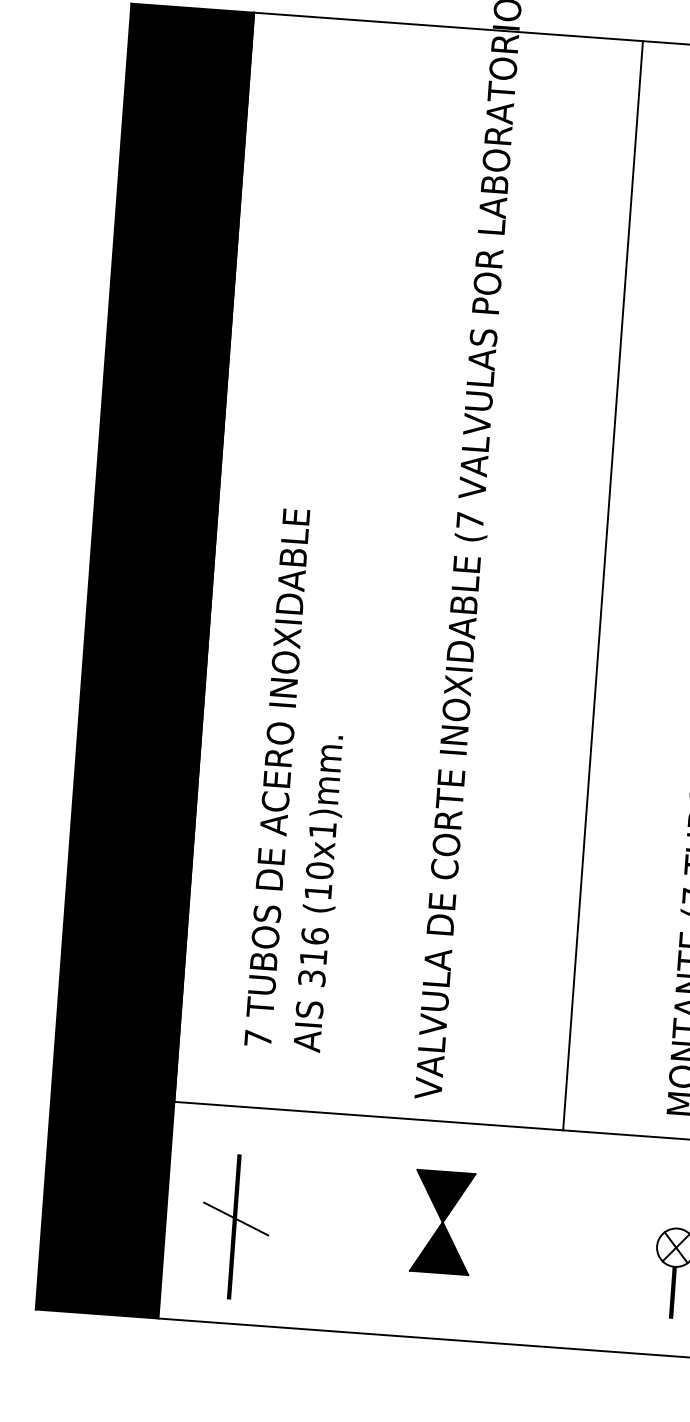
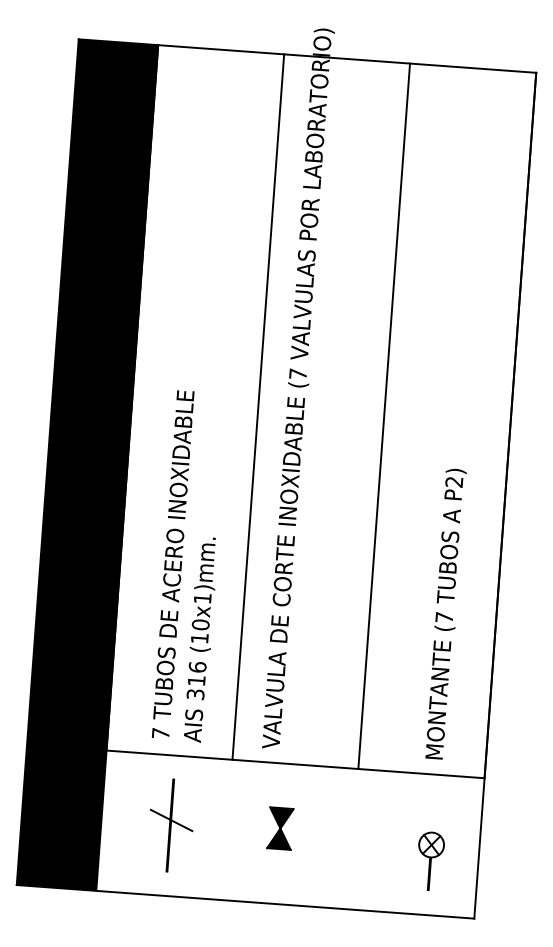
line: (408, 570) -> (258, 406), added
text: (293, 780) -> (183, 566), moved
part: (442, 1222) -> (280, 828), size x0.62
part: (236, 1226) -> (171, 825), moved

